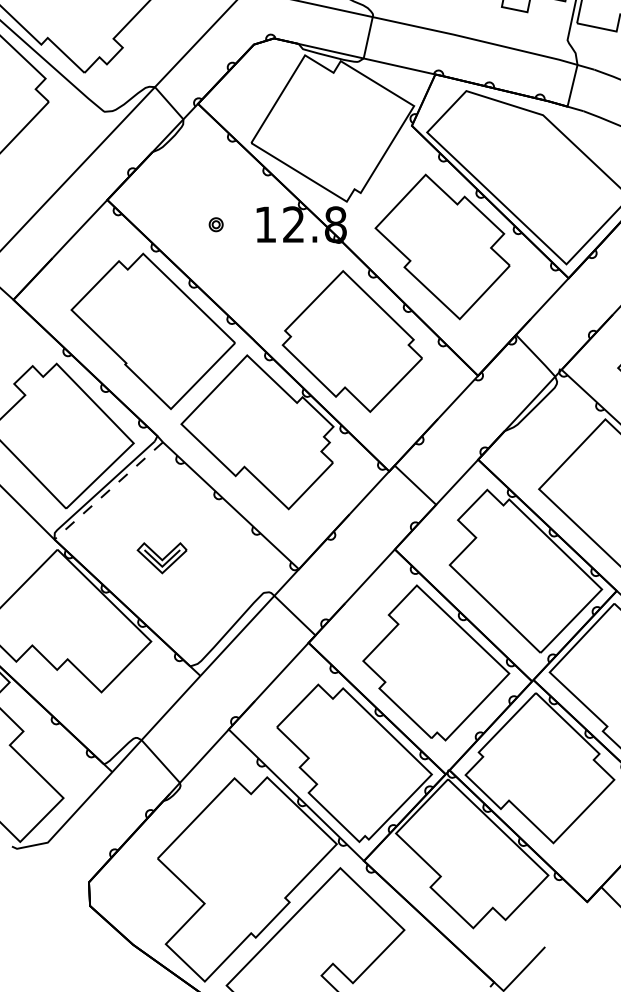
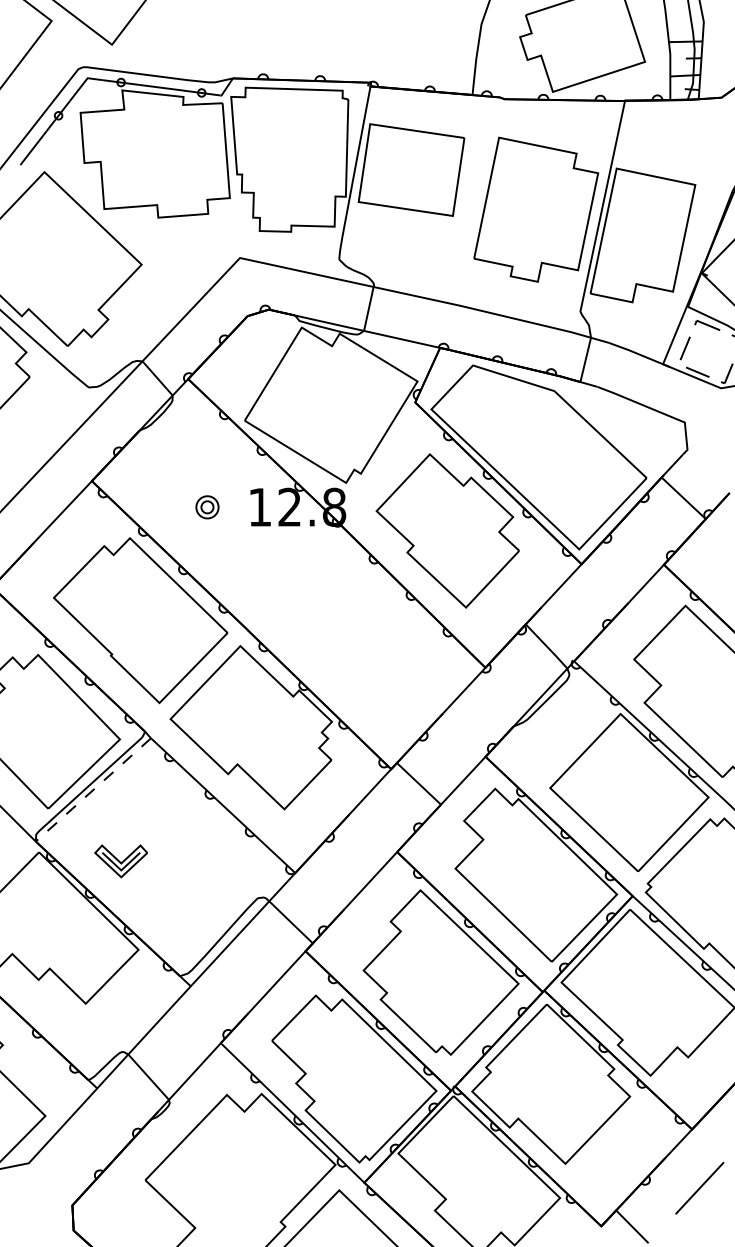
part: (216, 224) -> (207, 507), size x1.6
part: (351, 341) -> (351, 631), removed
part: (161, 558) -> (120, 861), moved

